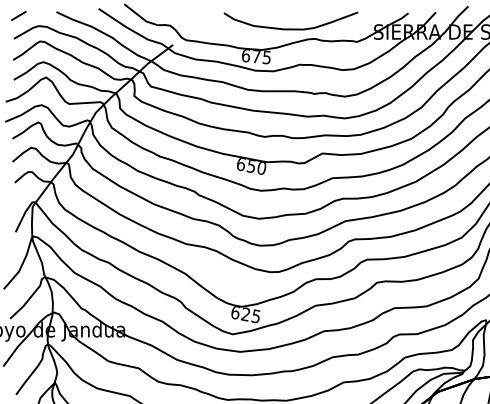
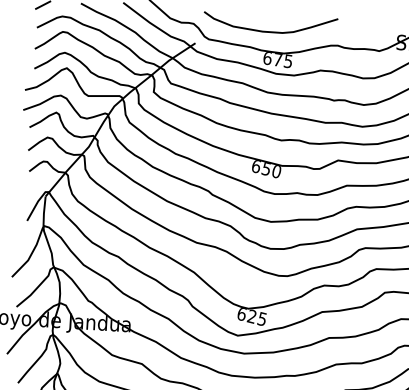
curve: (290, 28) -> (269, 31), moved

